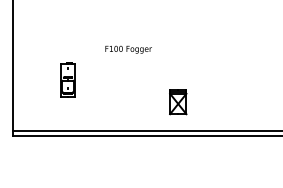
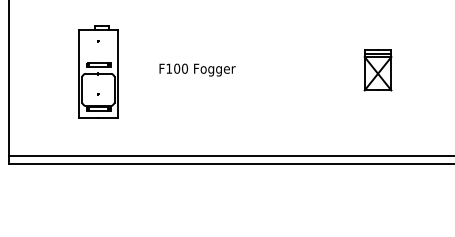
text: (128, 49) -> (197, 69), moved
part: (67, 79) -> (97, 71), size x1.67
part: (178, 102) -> (378, 71), moved

